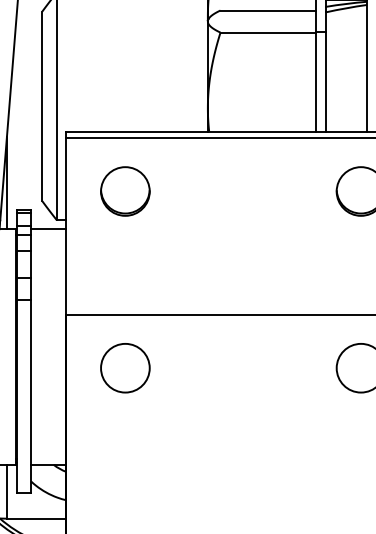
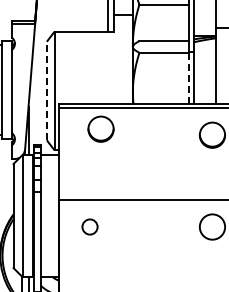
line: (316, 82) -> (189, 78), solid -> dashed
line: (41, 105) -> (46, 90), solid -> dashed
part: (124, 190) -> (100, 128), moved
part: (124, 367) -> (89, 226), size x0.6

